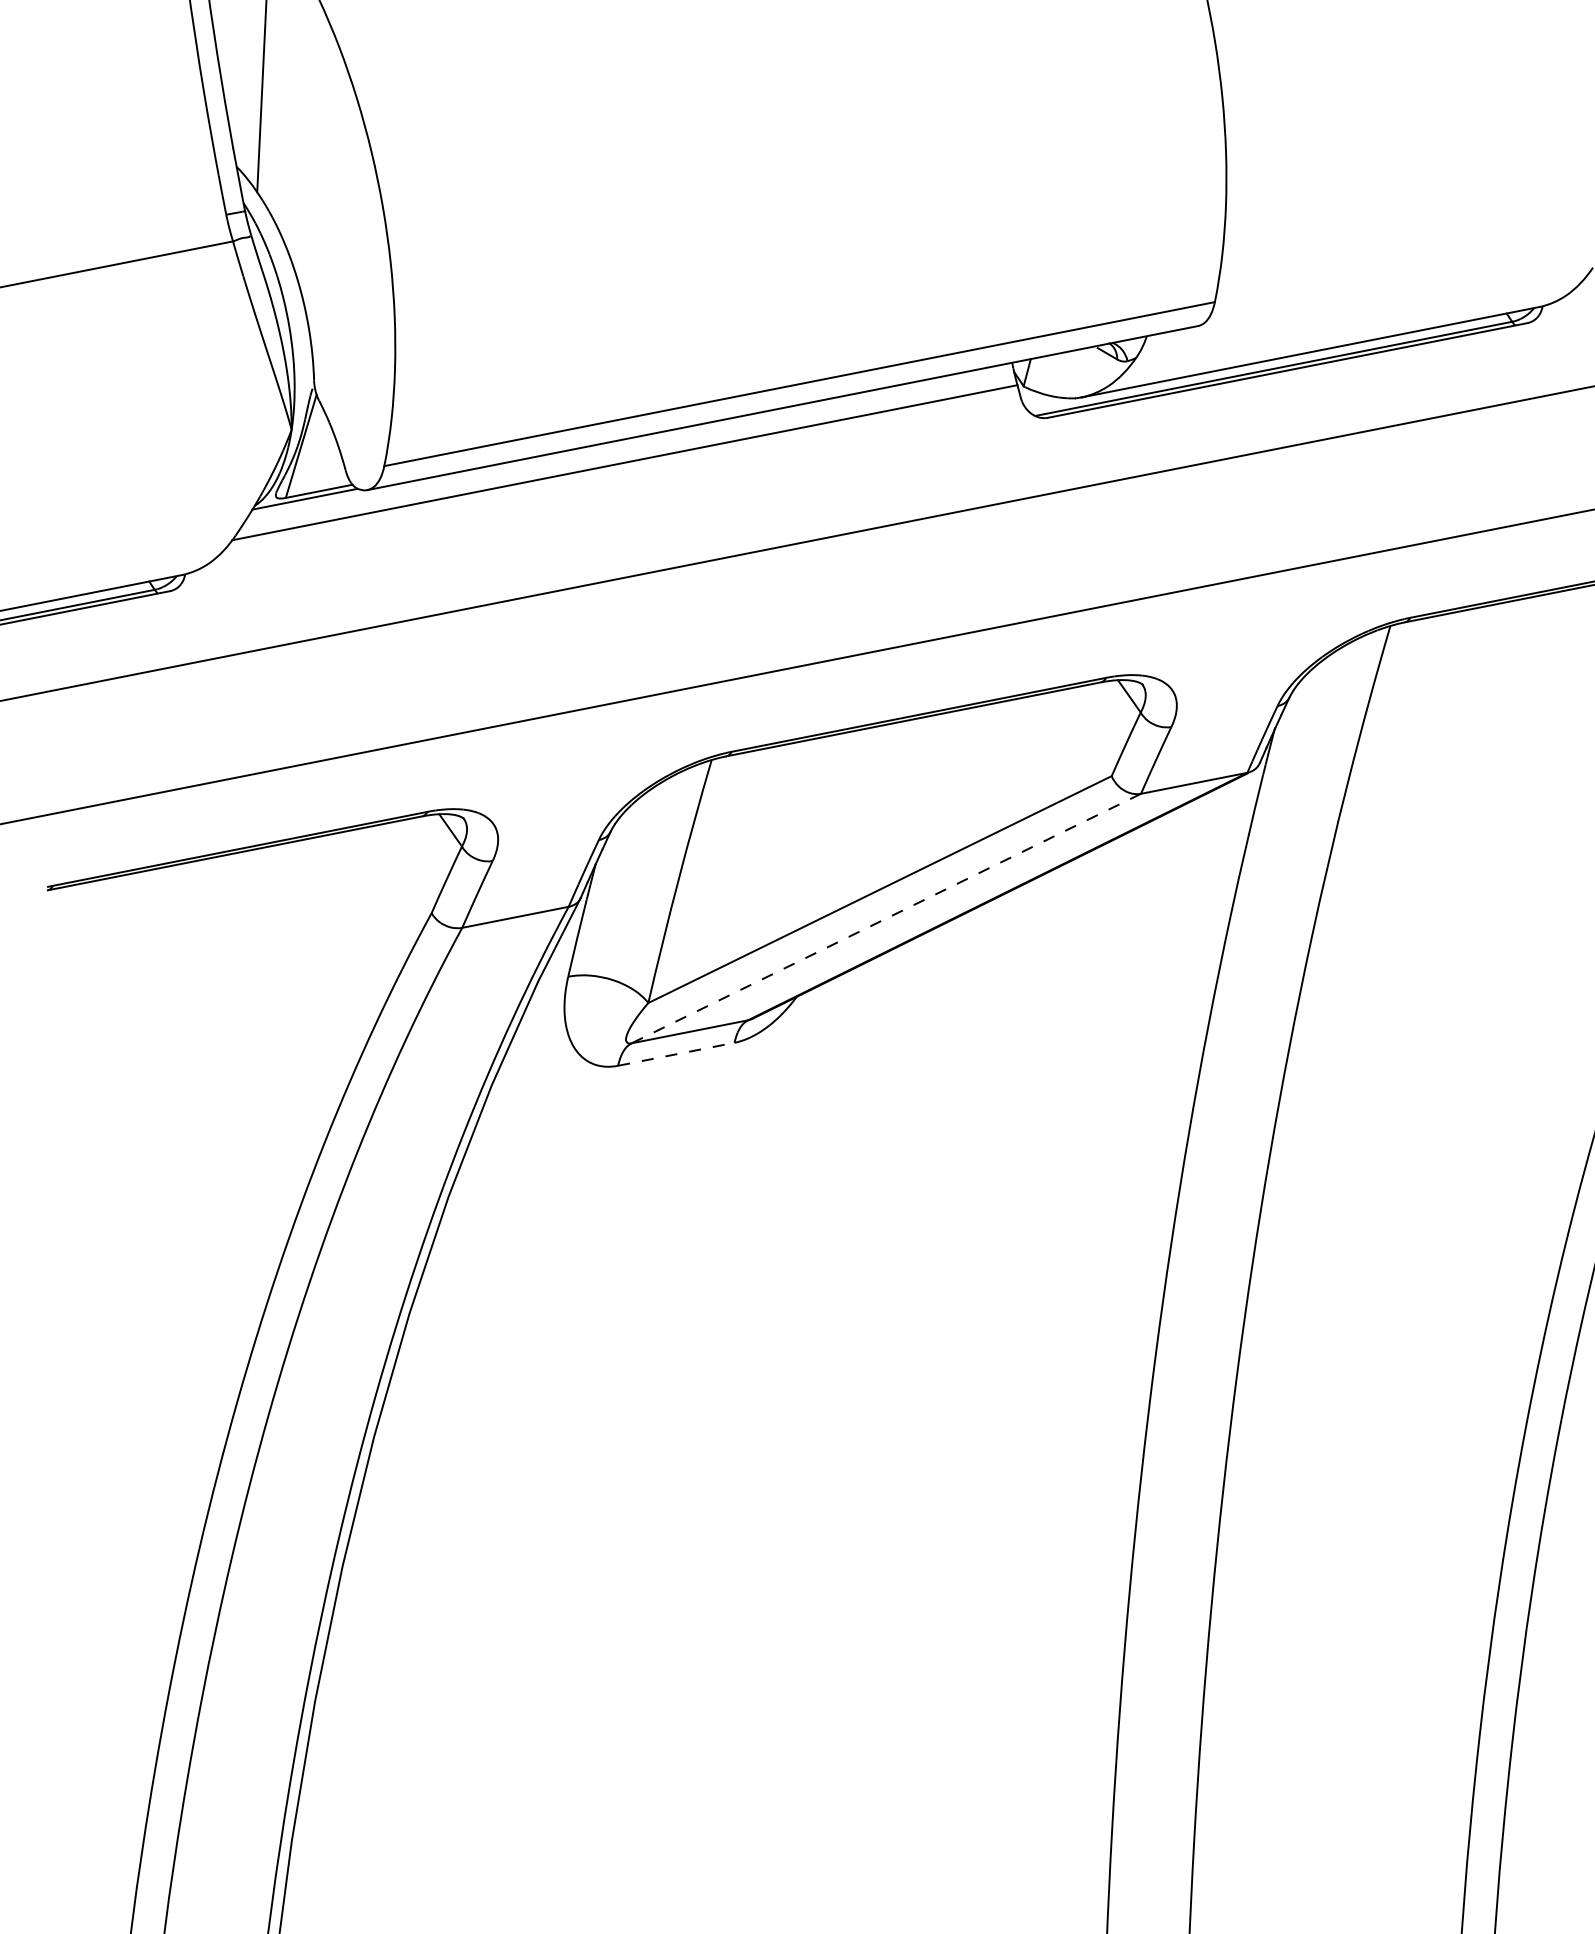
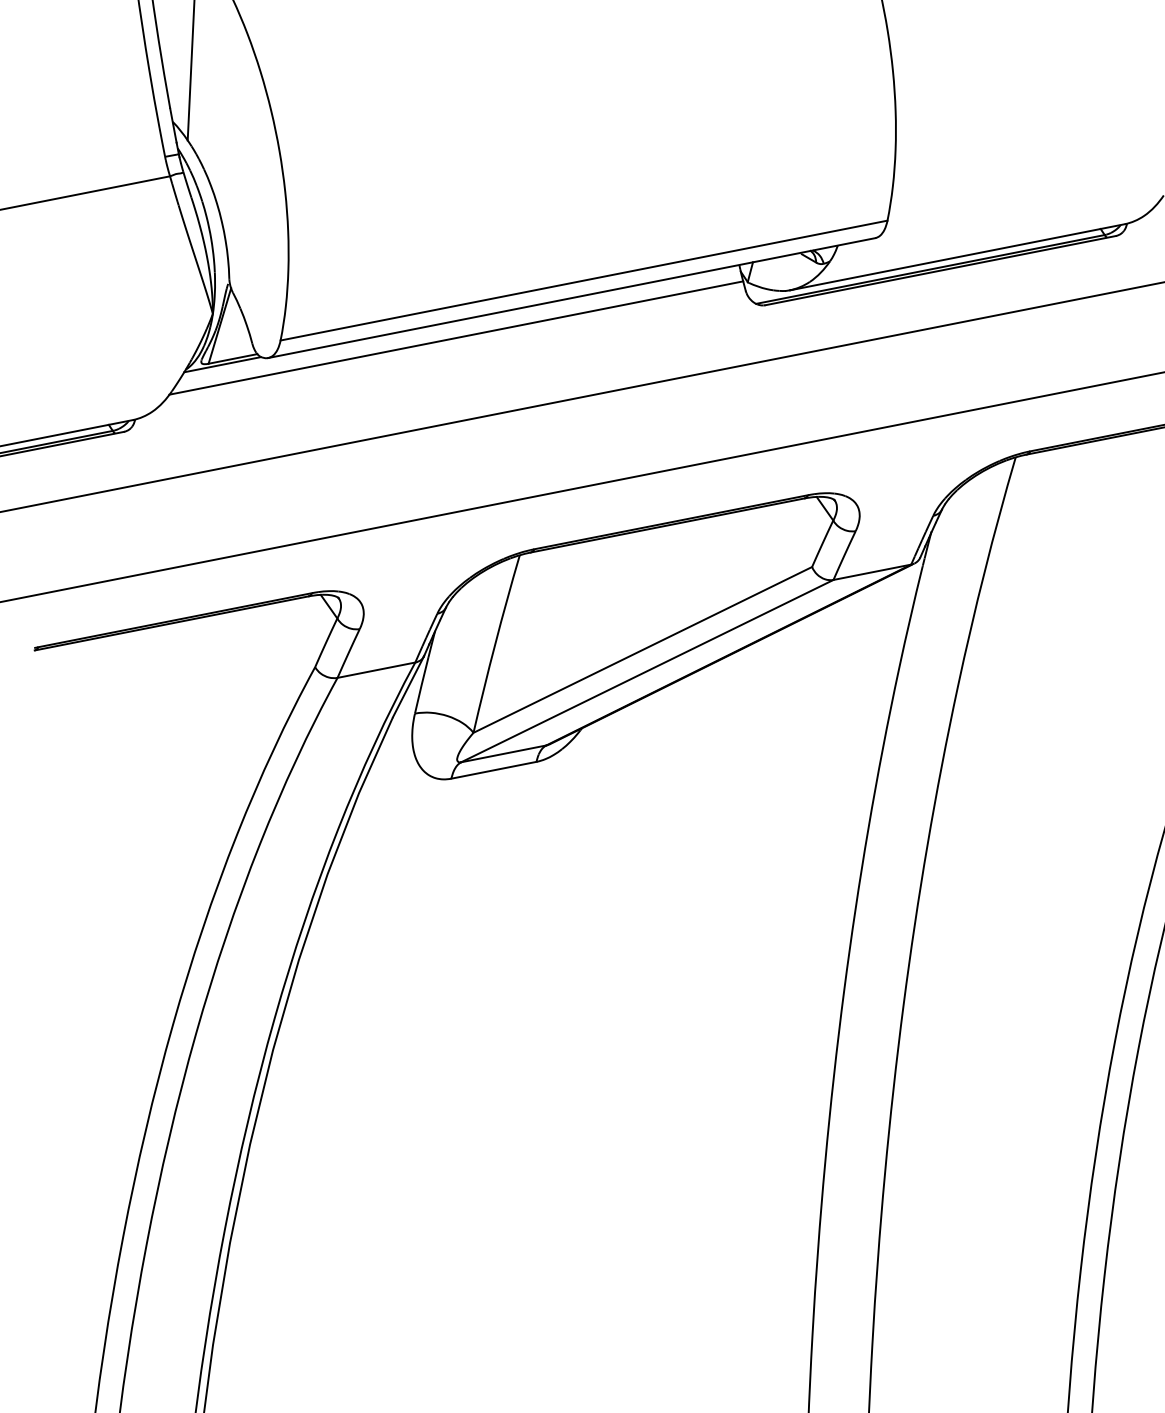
line: (886, 918) -> (647, 671), dashed -> solid
line: (676, 1054) -> (494, 770), dashed -> solid

